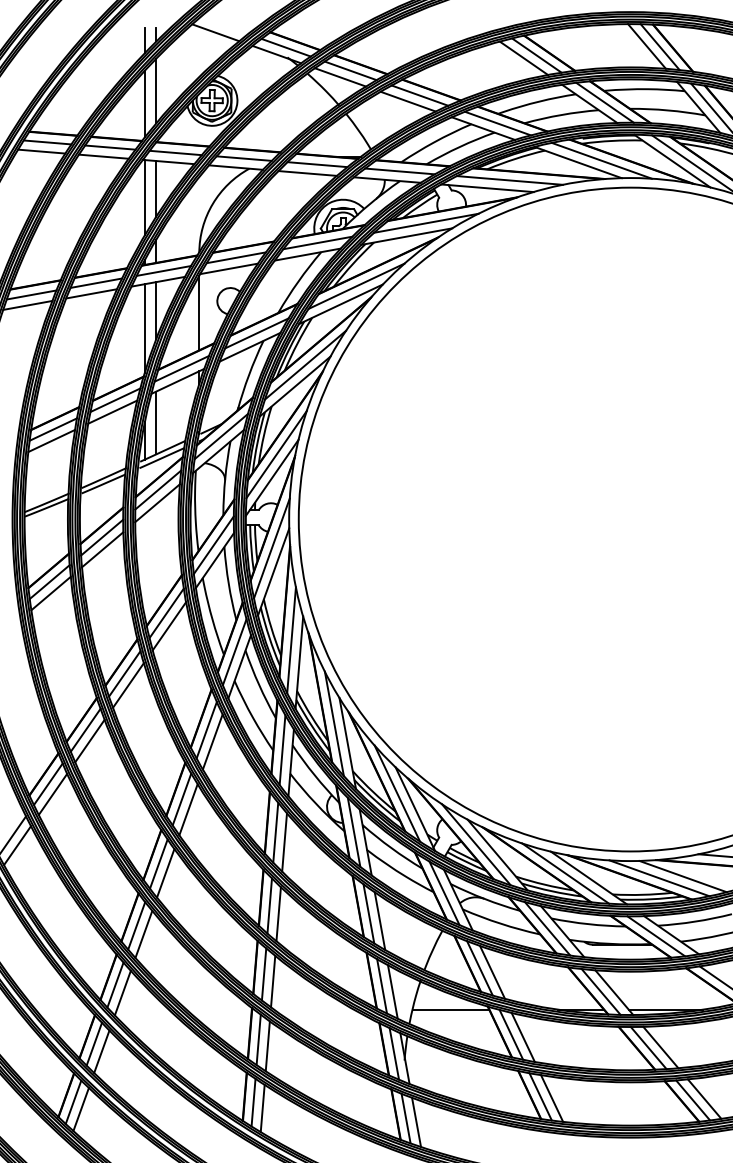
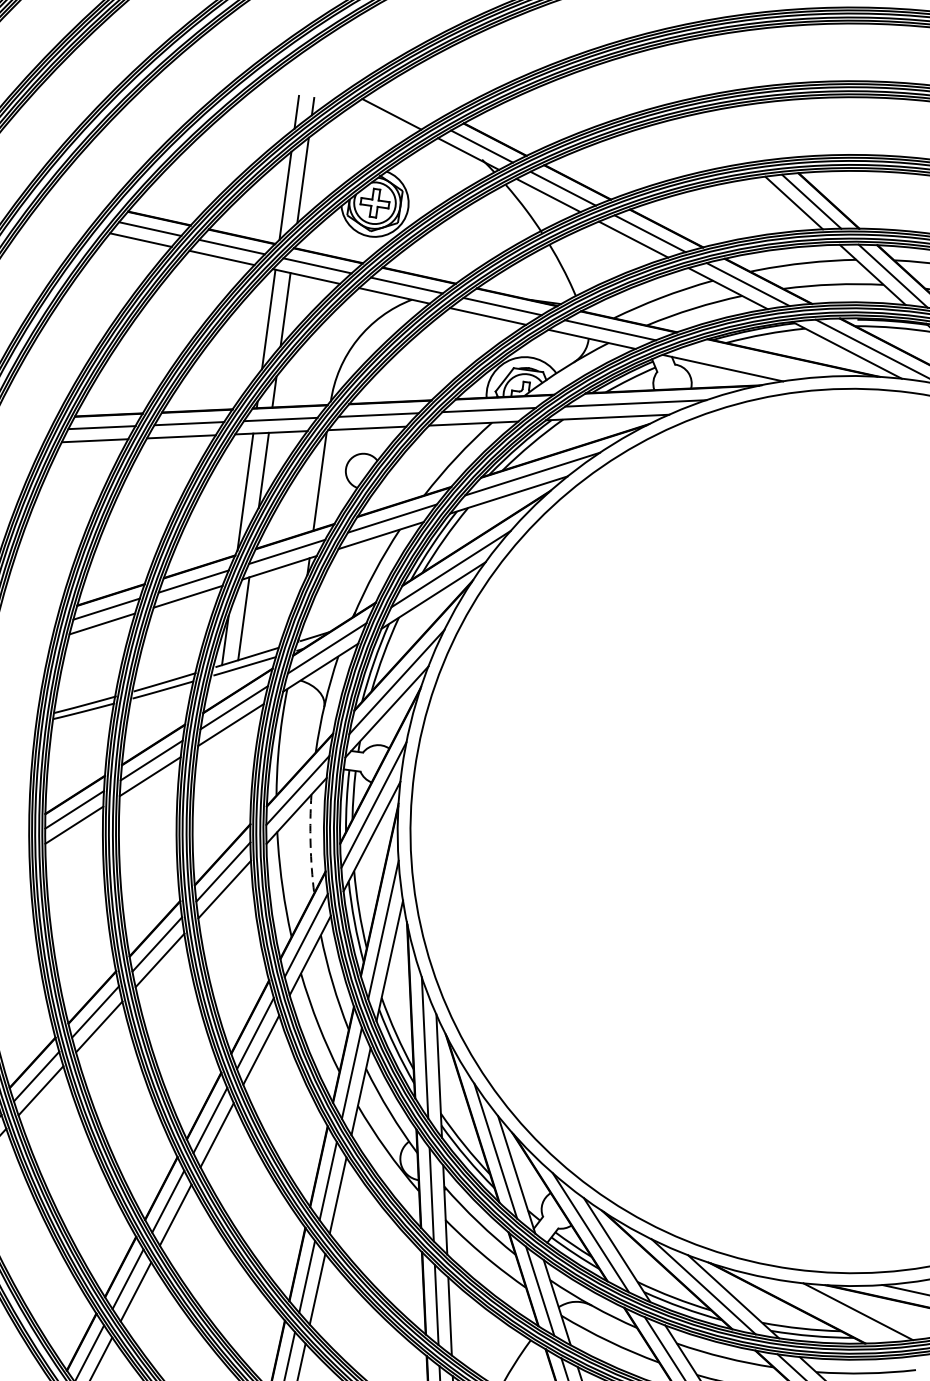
line: (509, 180) -> (753, 361), removed
arc: (228, 583) -> (310, 843), solid -> dashed
line: (659, 878) -> (826, 1310), removed

